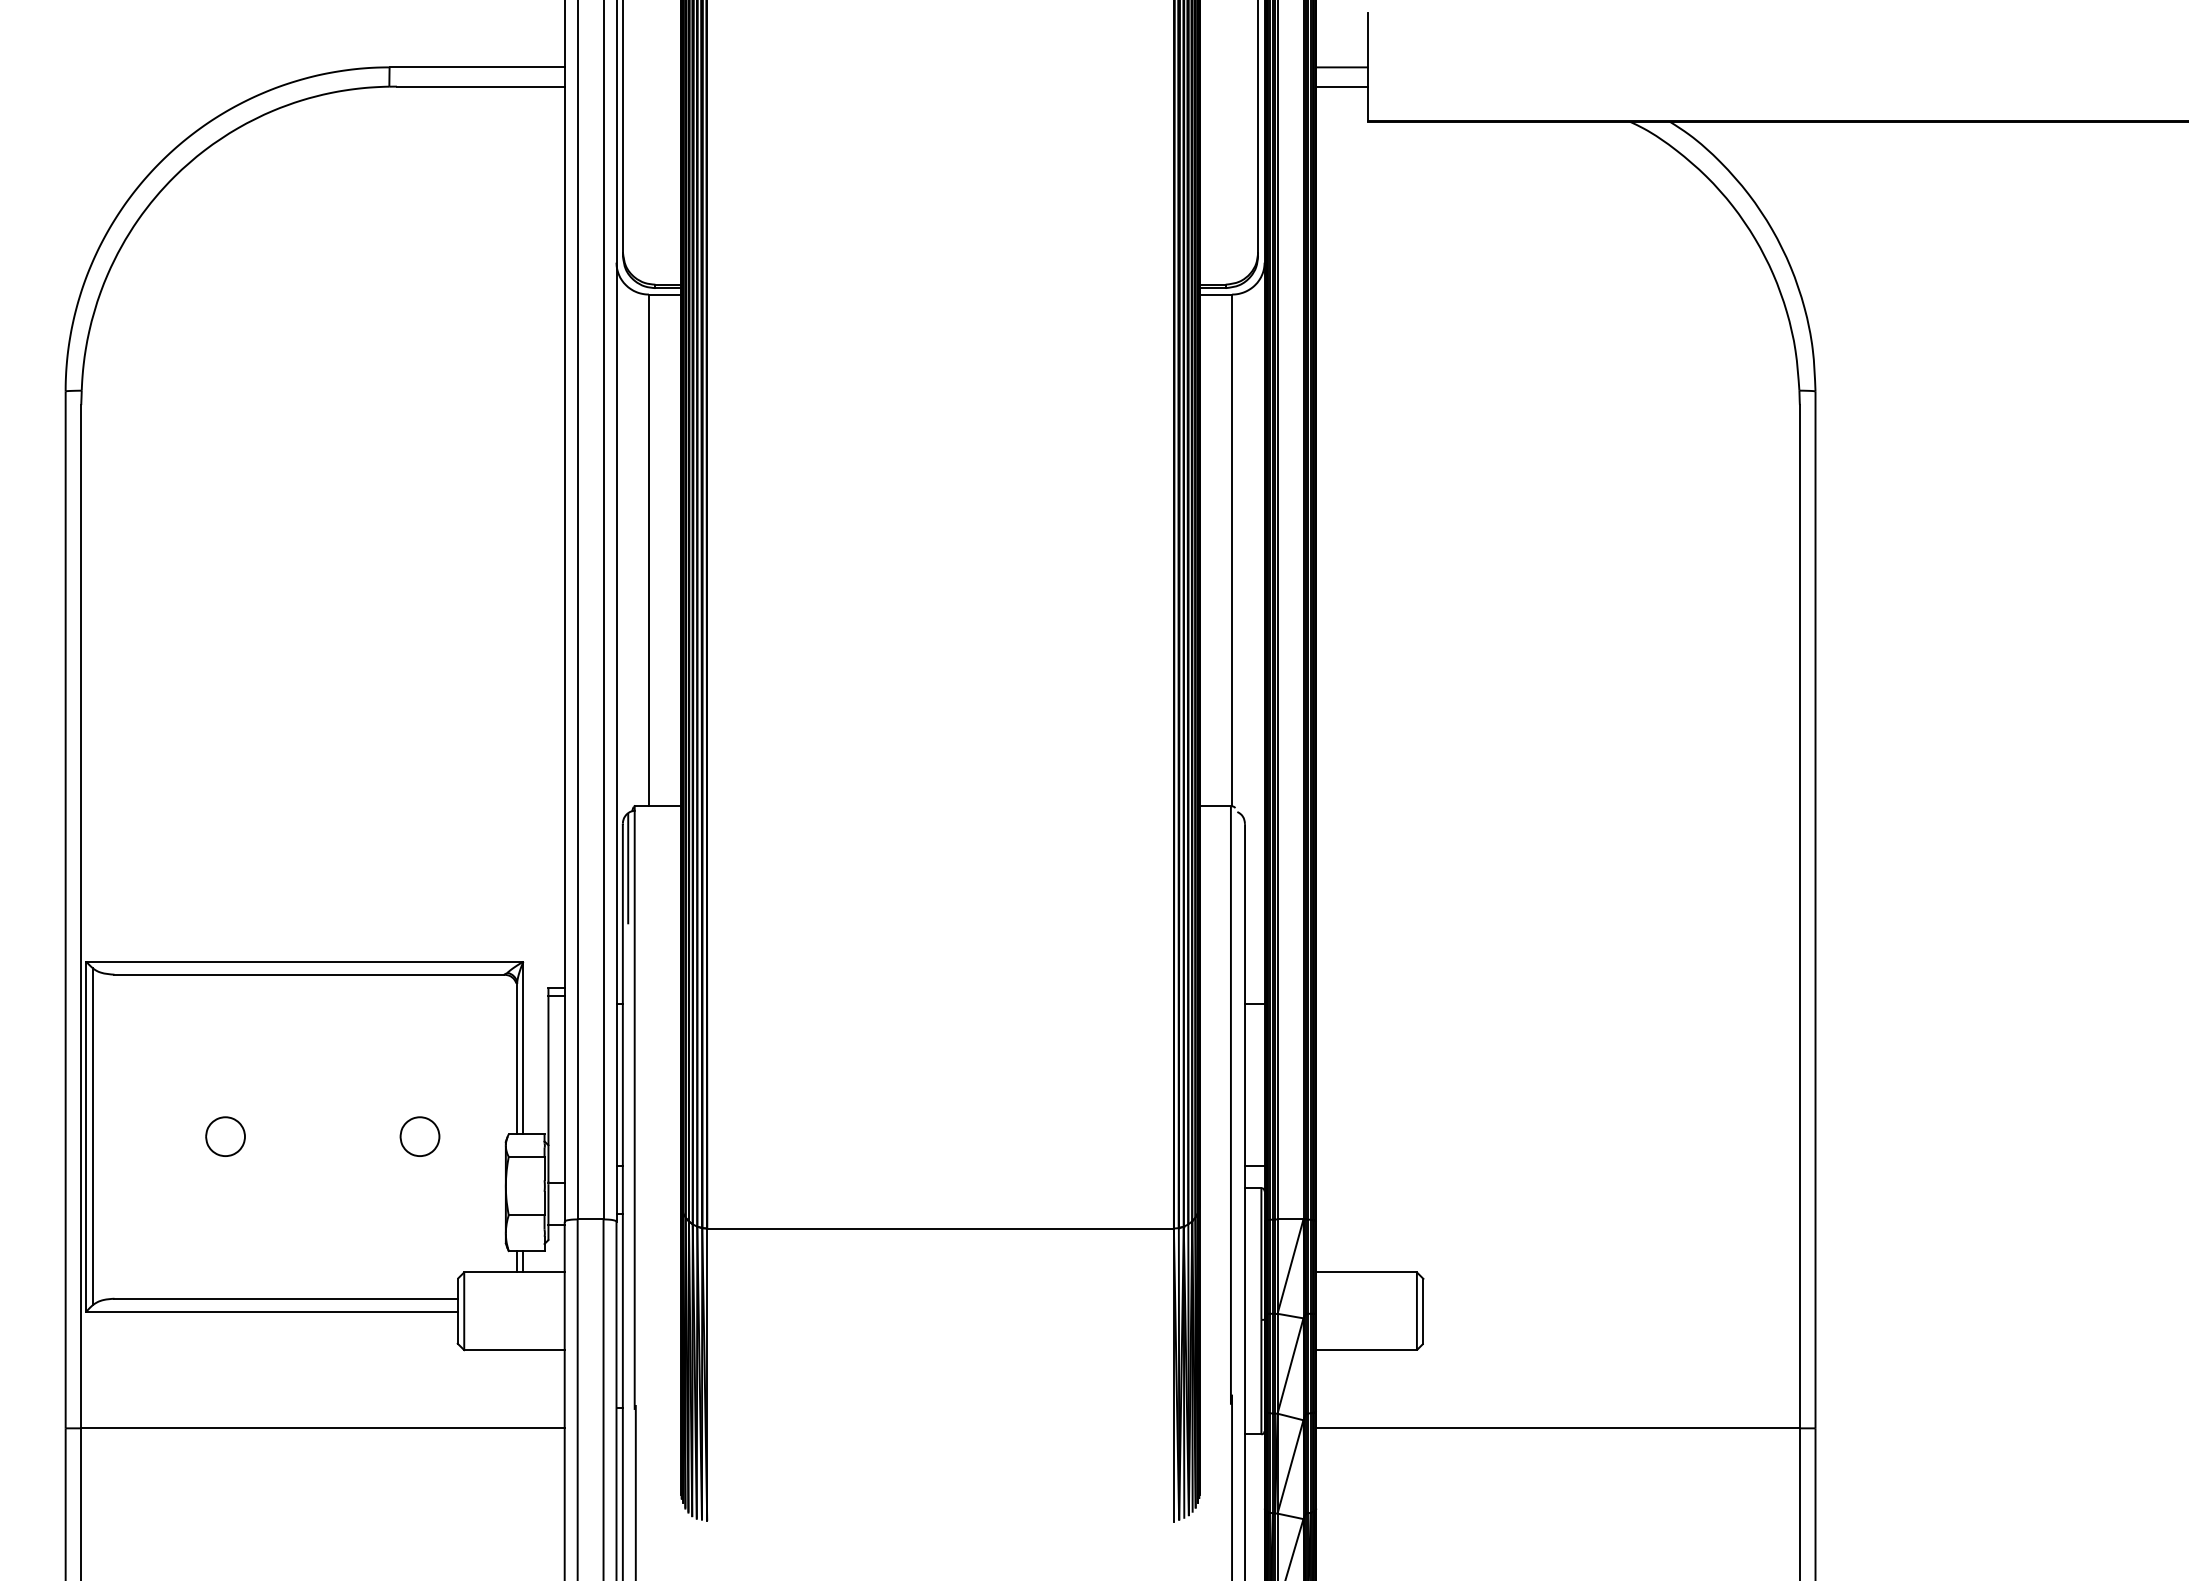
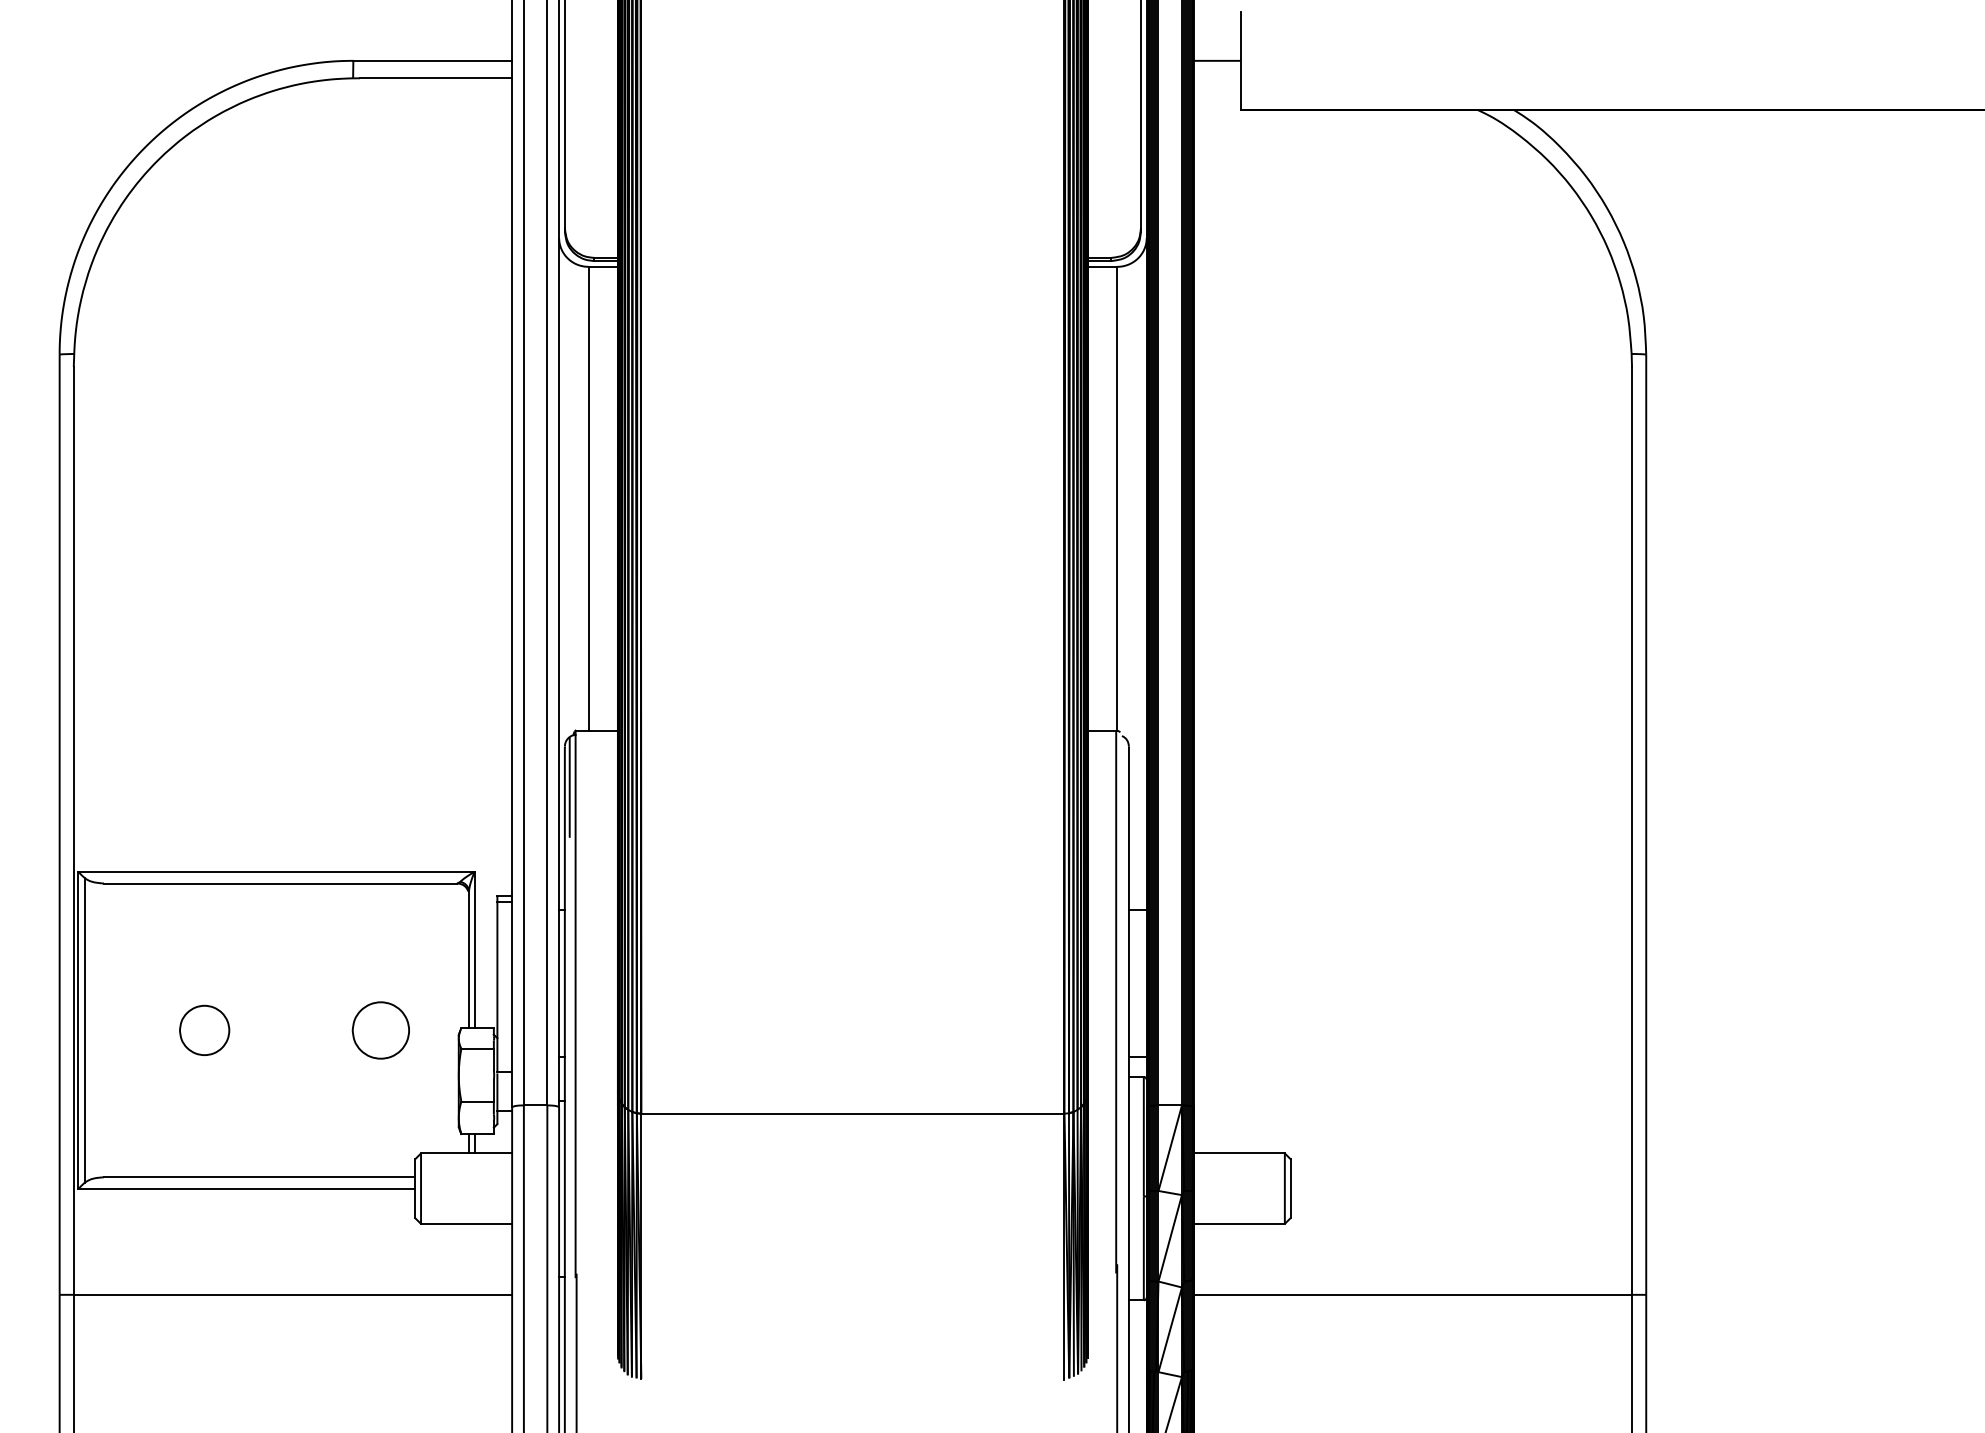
line: (1342, 86) -> (1217, 78), removed
part: (225, 1136) -> (204, 1030), size x1.4
part: (419, 1136) -> (380, 1030), size x1.6

